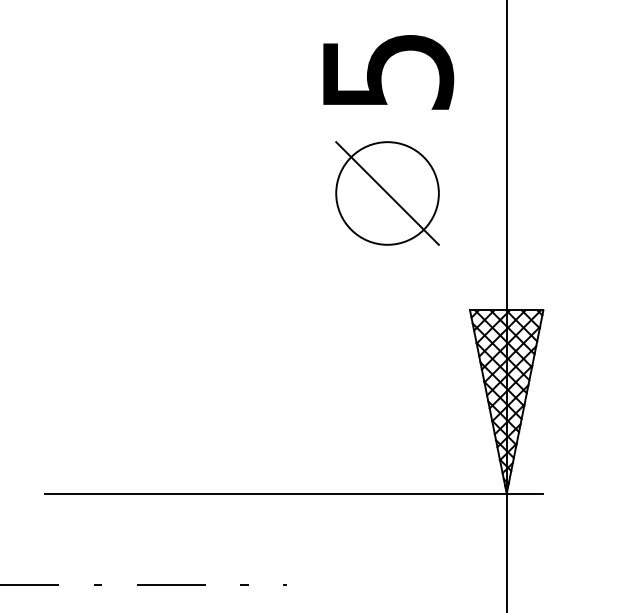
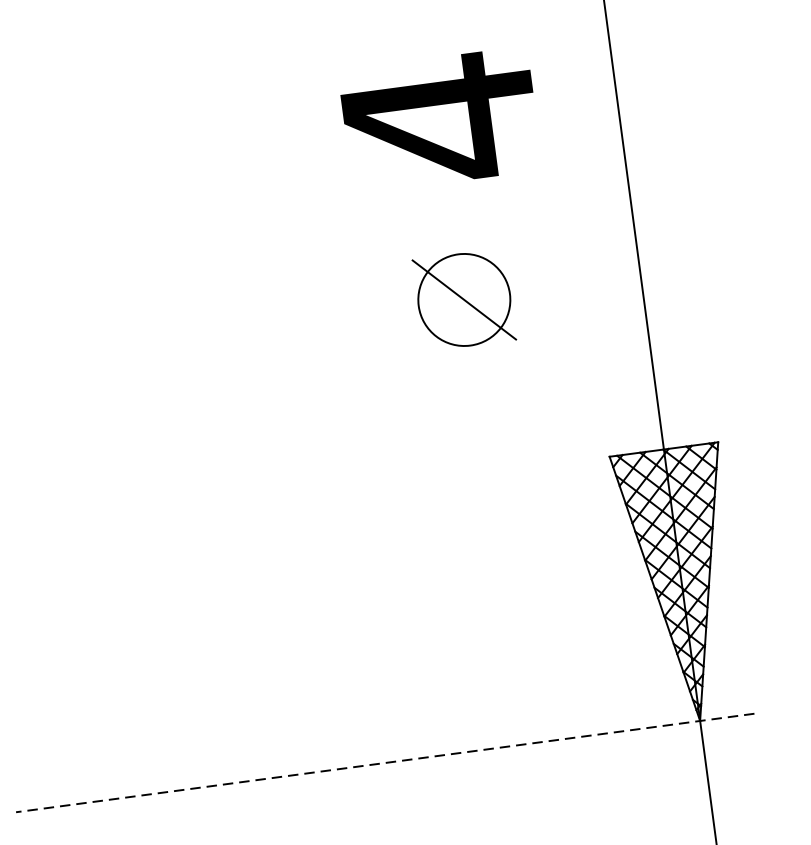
text: (388, 72) -> (441, 120), 5 -> 4
part: (387, 193) -> (464, 299), size x0.6
line: (293, 493) -> (384, 762), solid -> dashed

